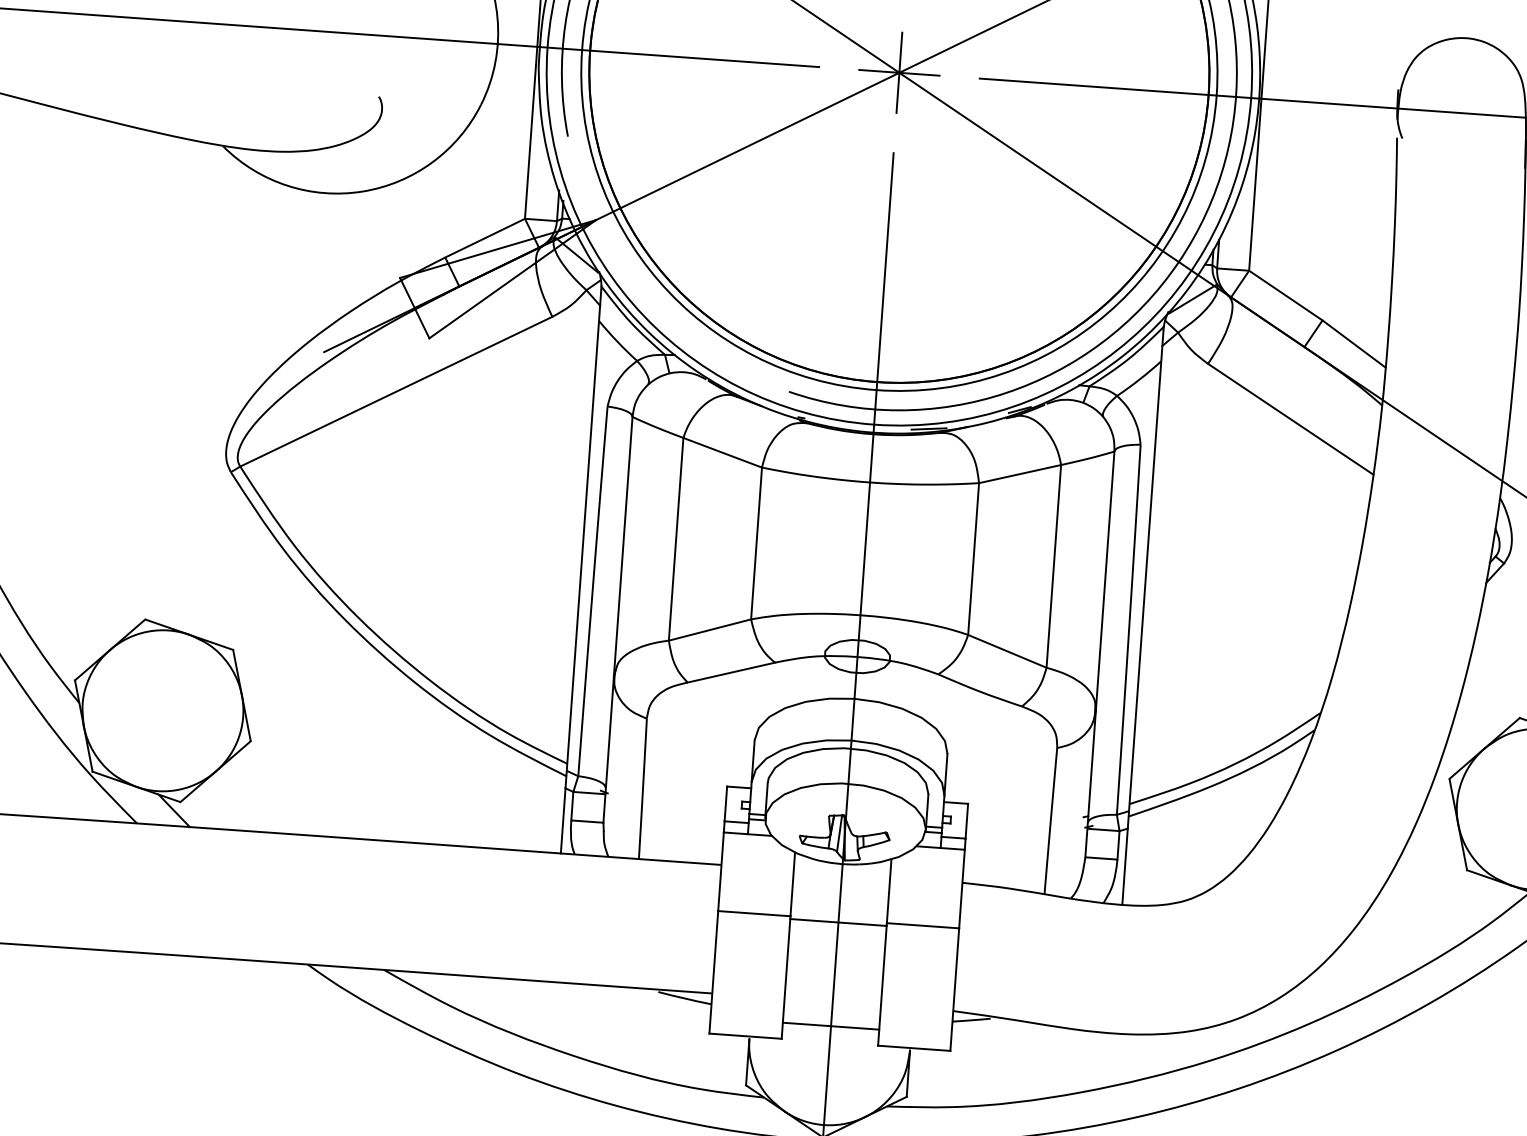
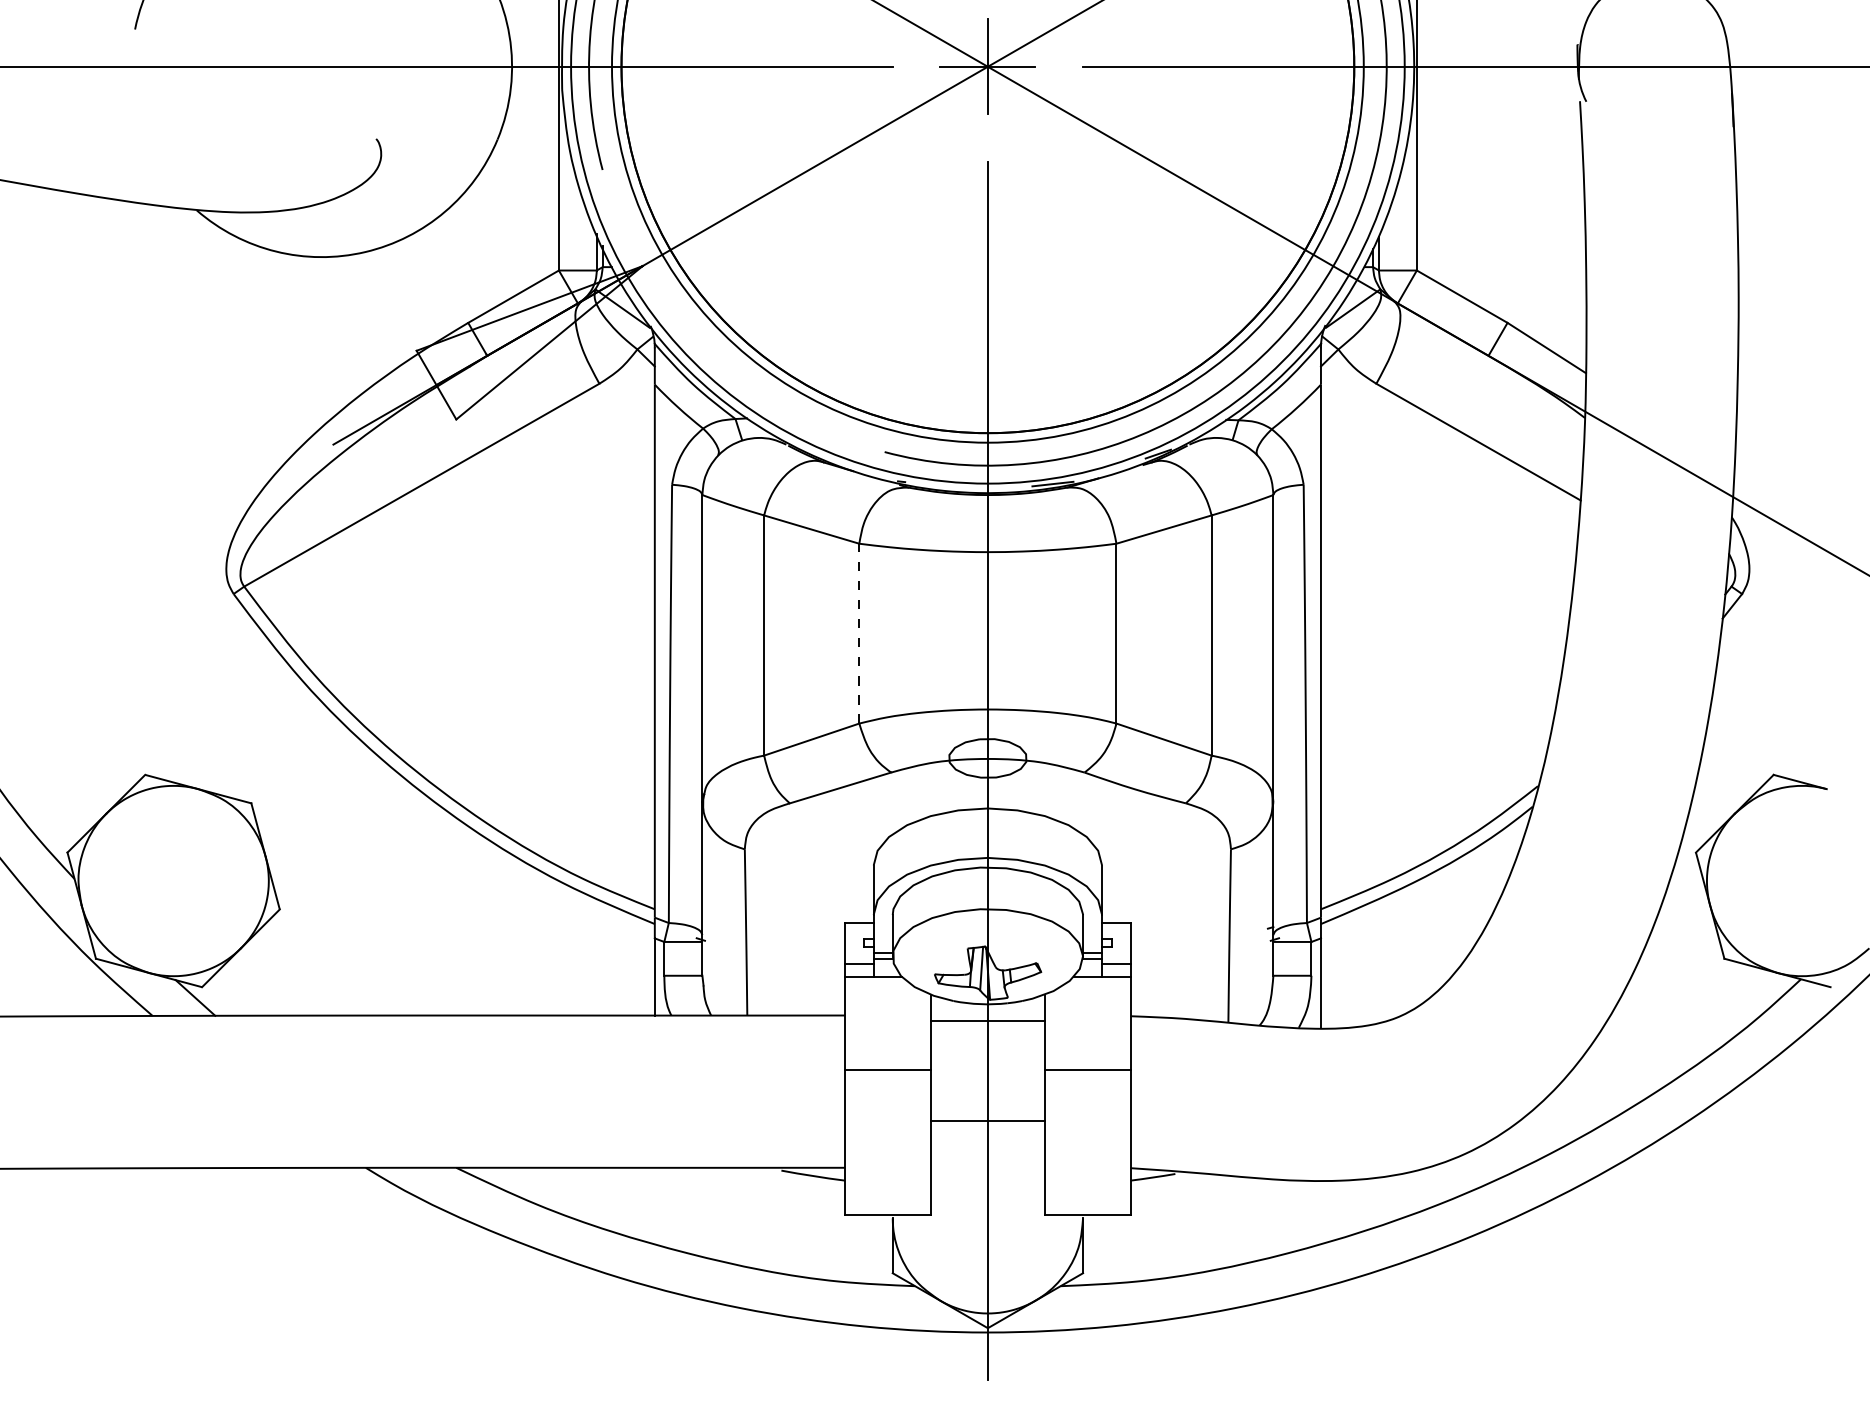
line: (756, 543) -> (859, 633), solid -> dashed
line: (838, 922) -> (987, 1021), moved
line: (830, 1026) -> (987, 1121), moved

